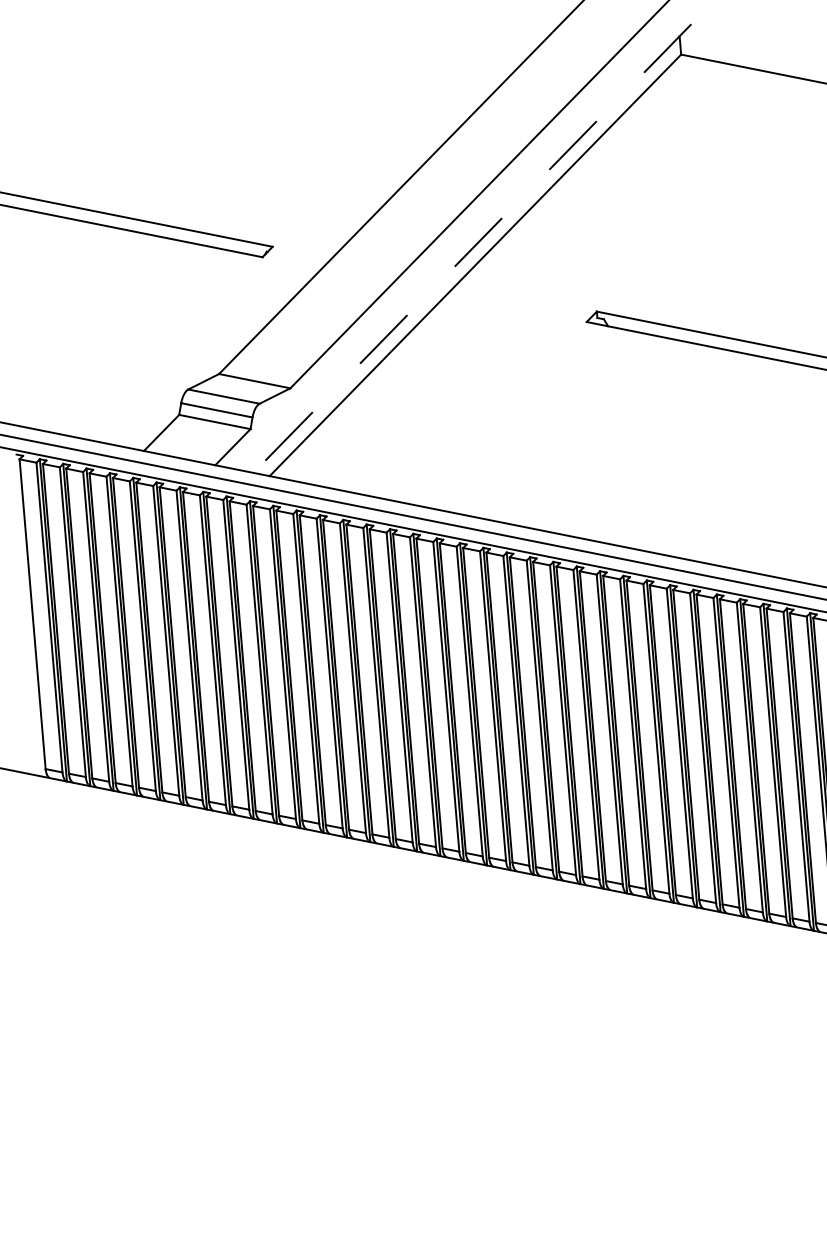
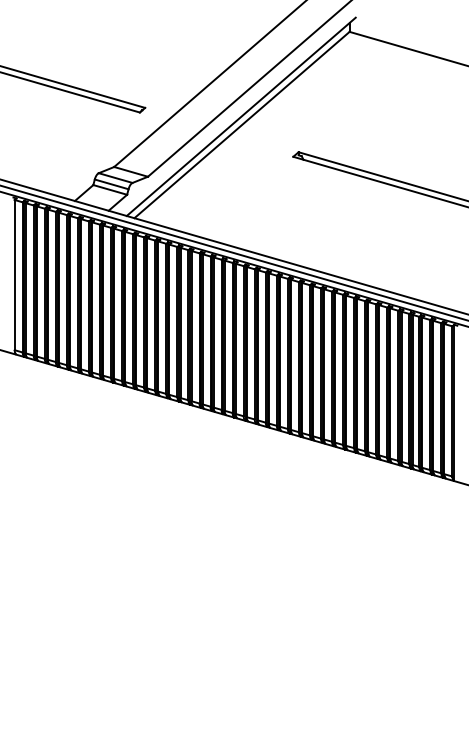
line: (470, 250) -> (240, 117), dashed -> solid

